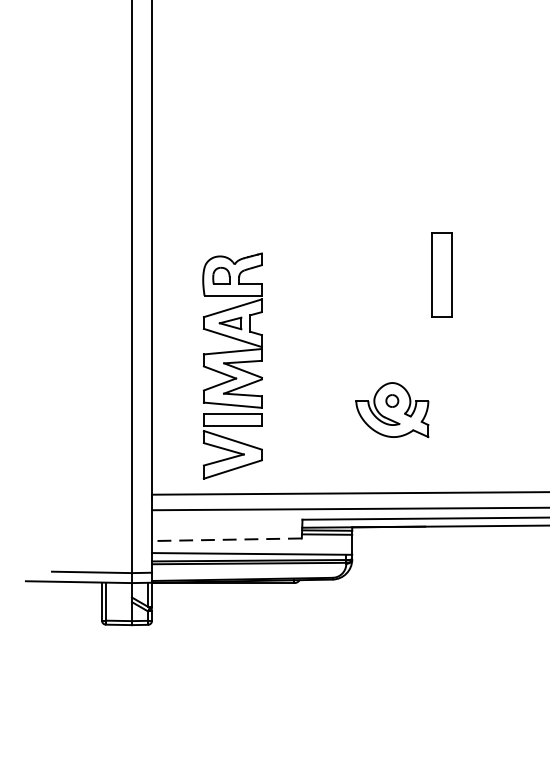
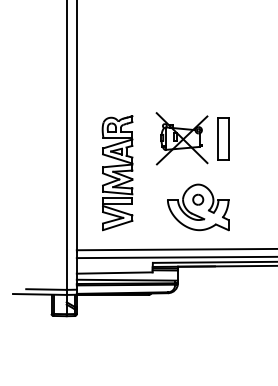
part: (359, 273) -> (181, 138), added
part: (232, 366) -> (117, 173), moved
part: (392, 410) -> (198, 207), size x1.67
line: (226, 540) -> (114, 273), dashed -> solid

